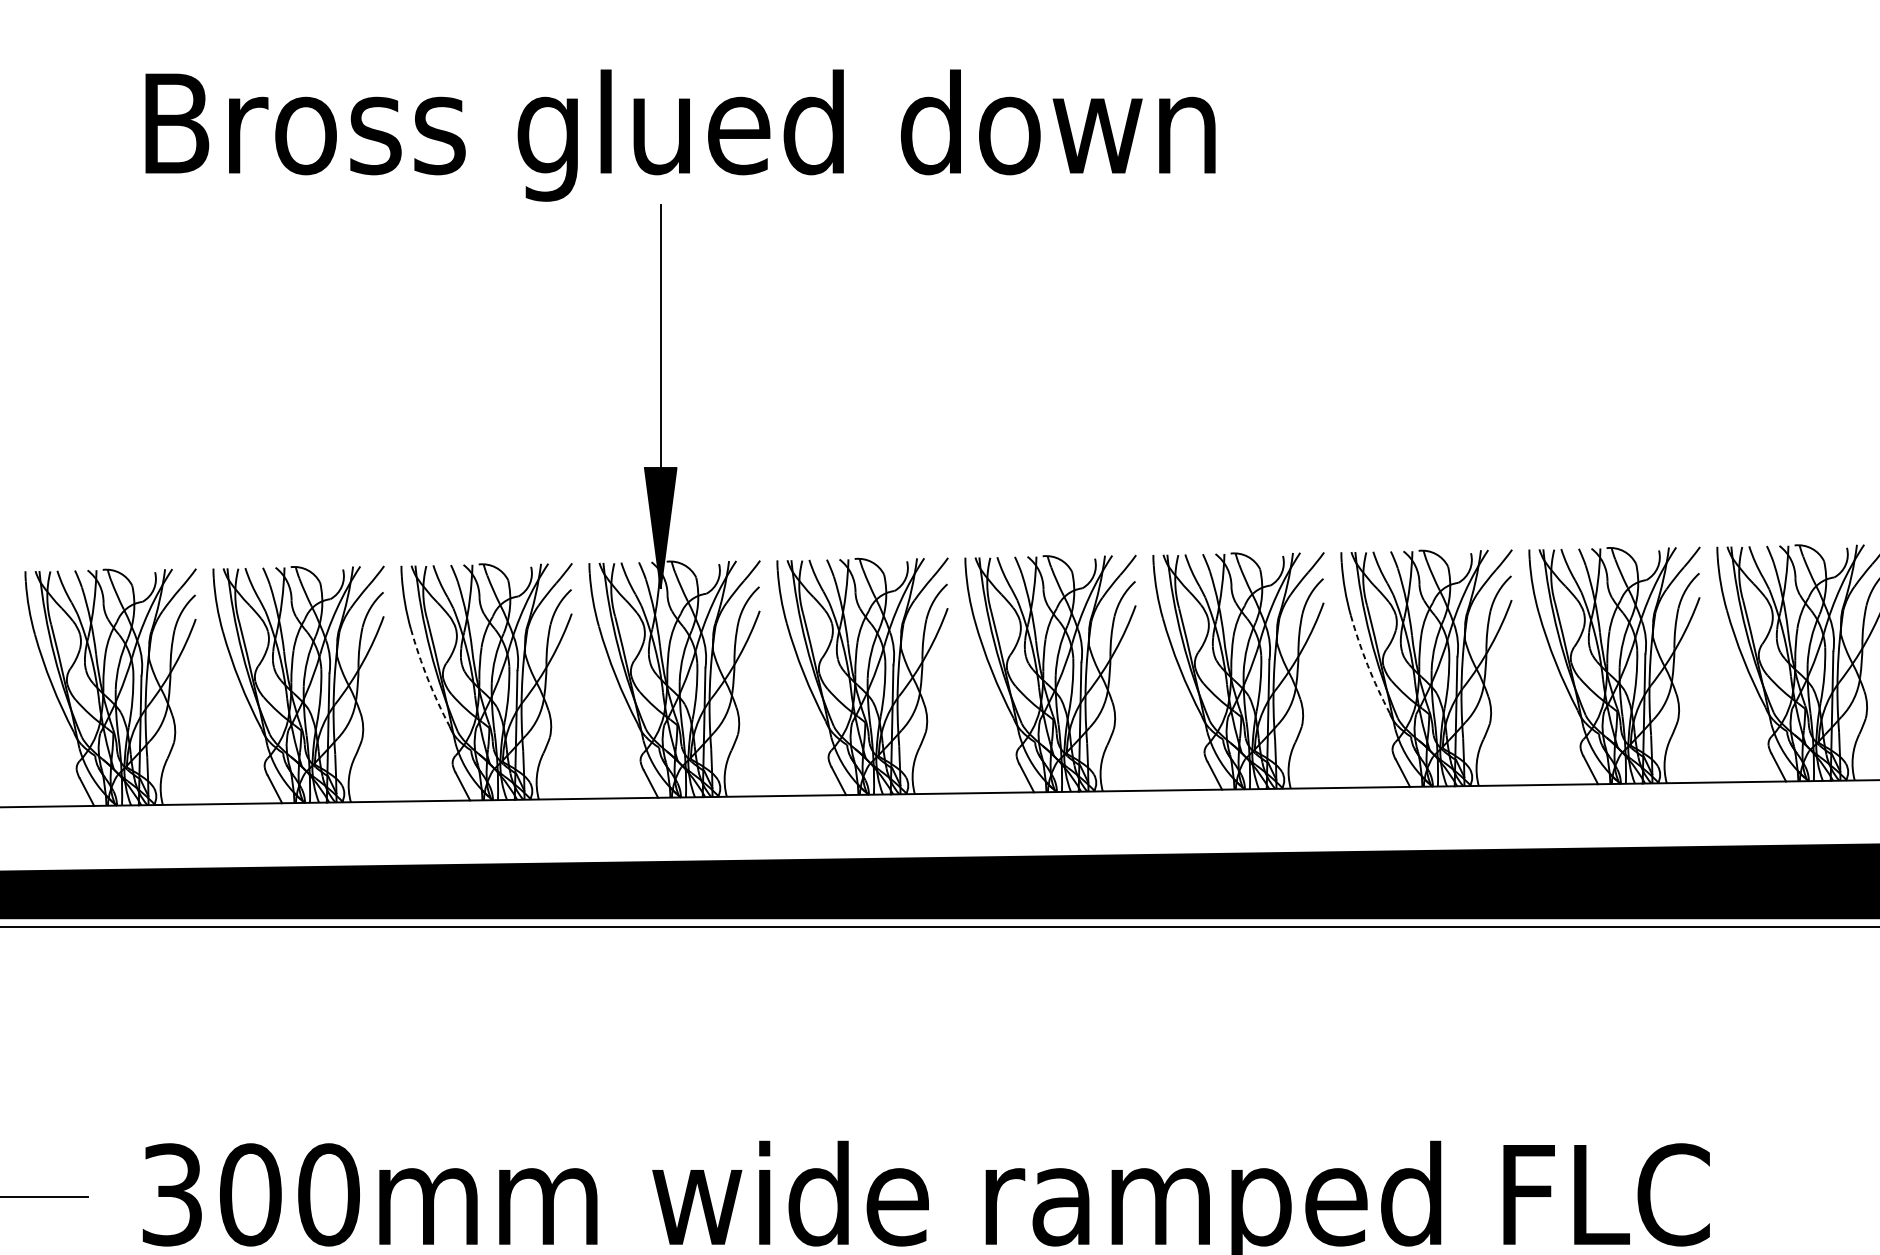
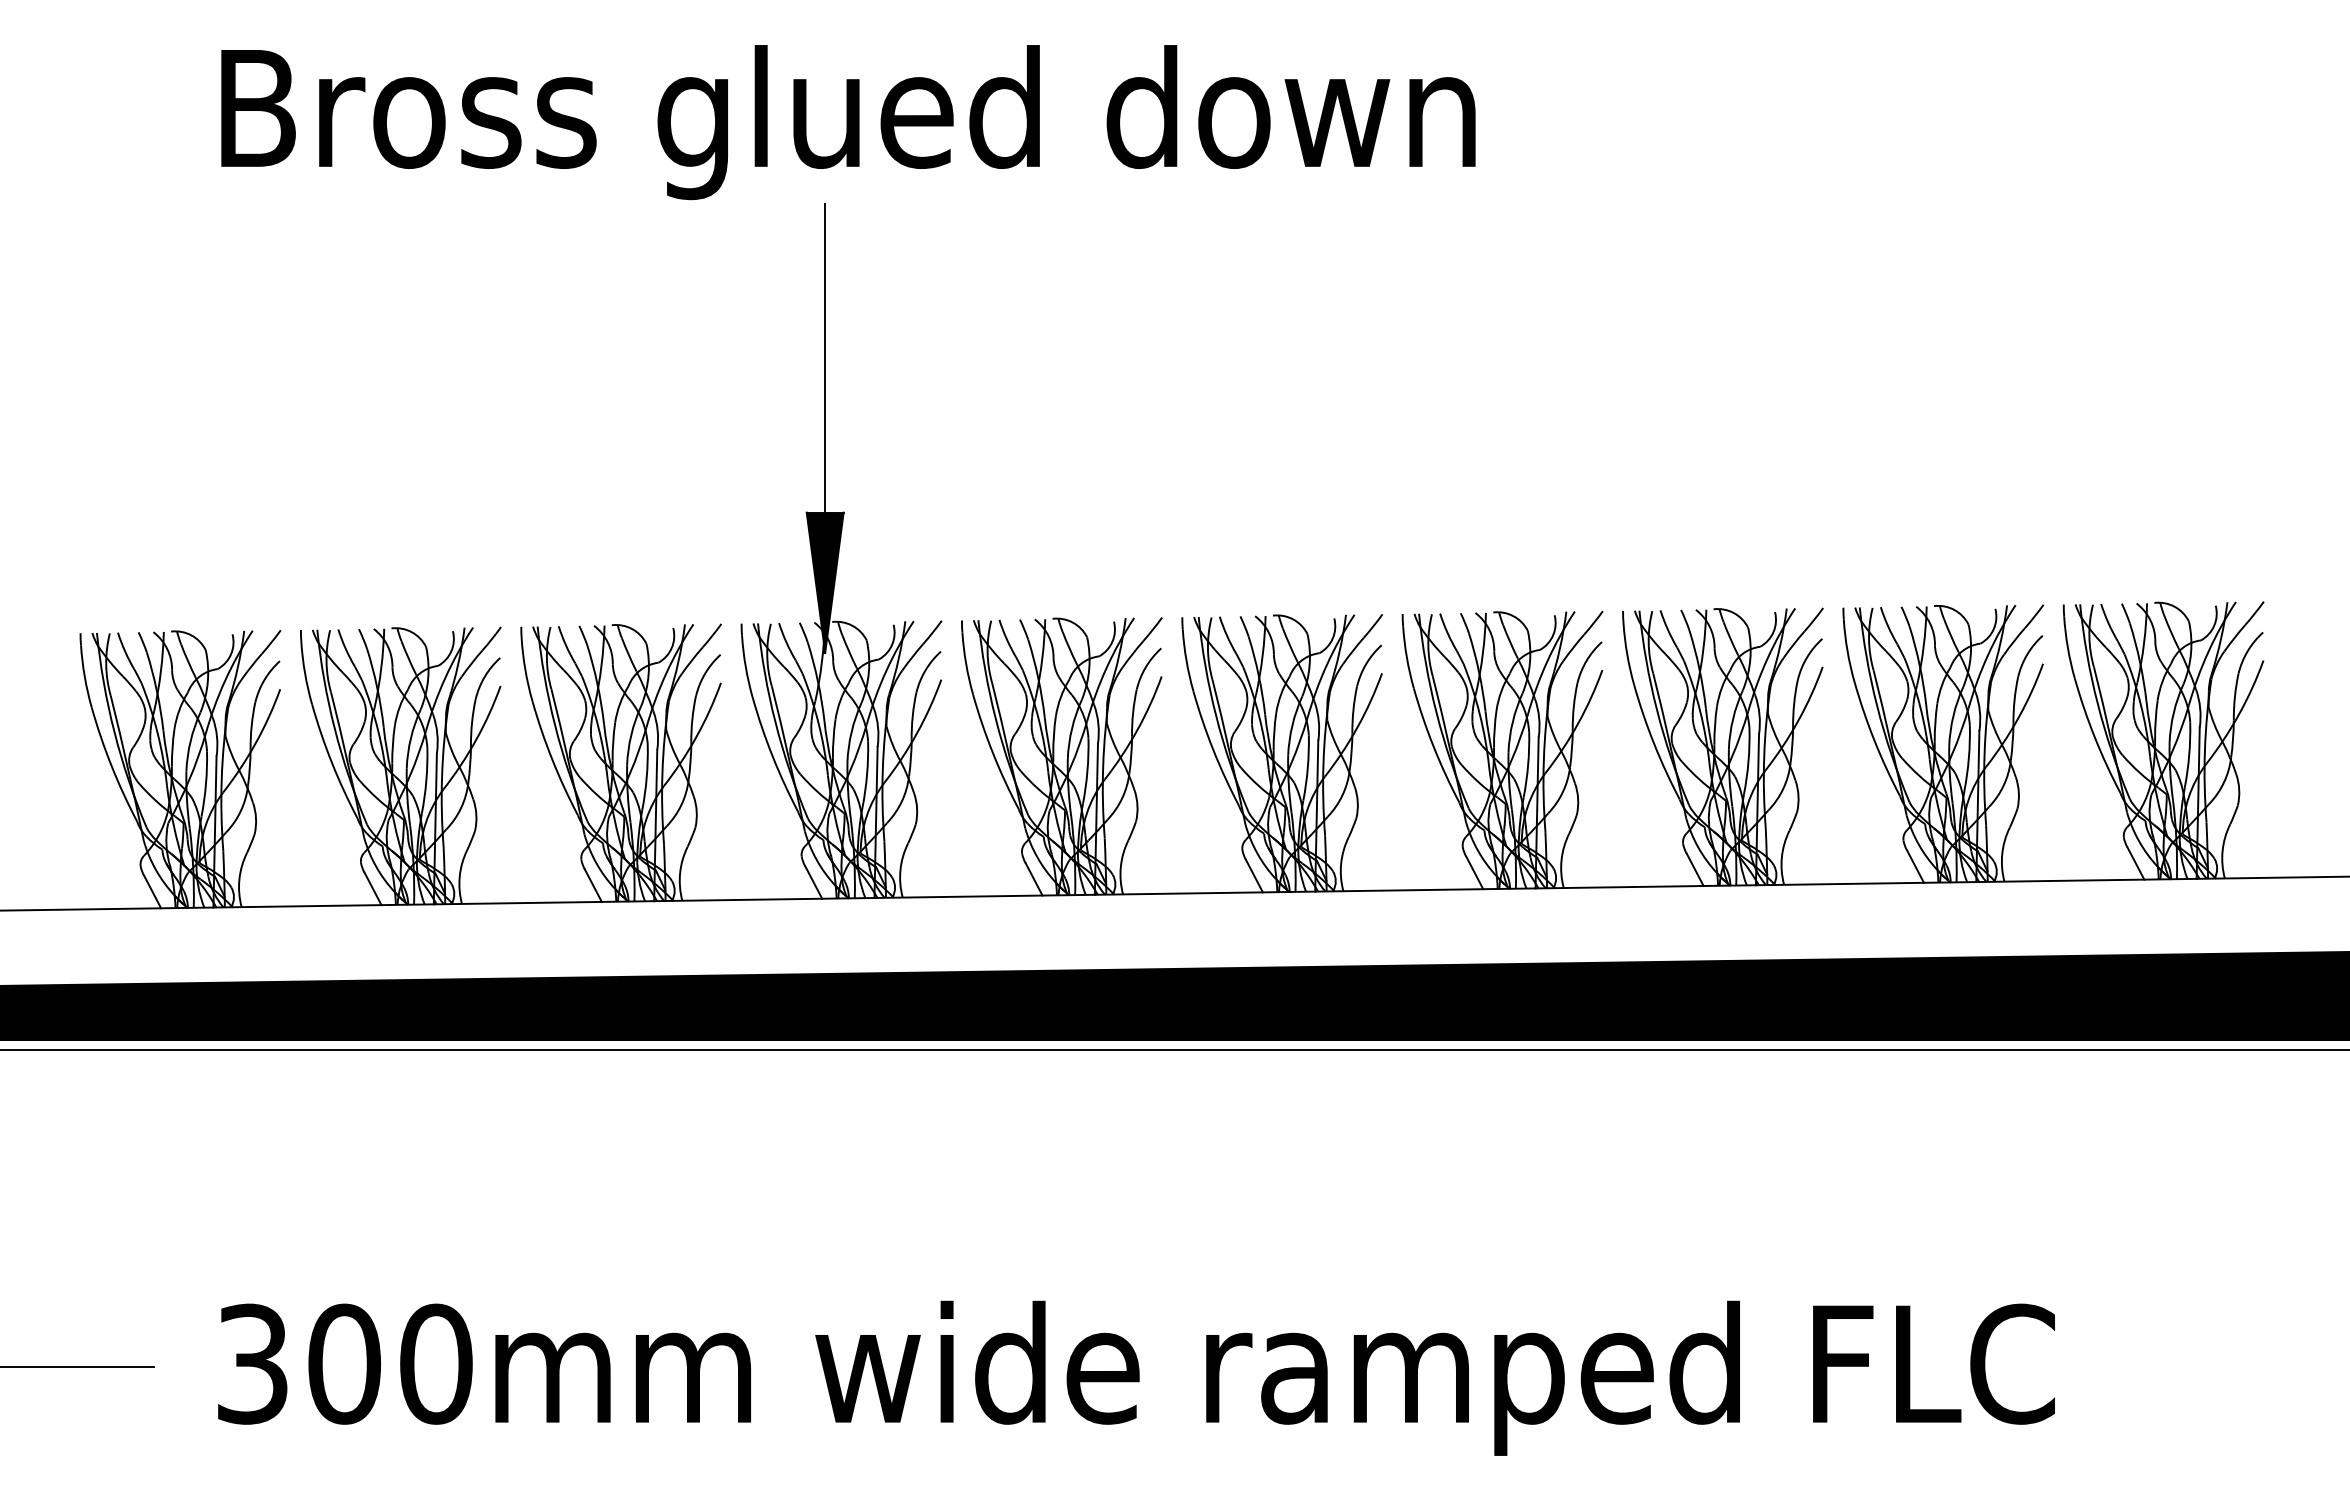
arc: (1368, 665) -> (1654, 743), dashed -> solid
arc: (428, 679) -> (552, 759), dashed -> solid

